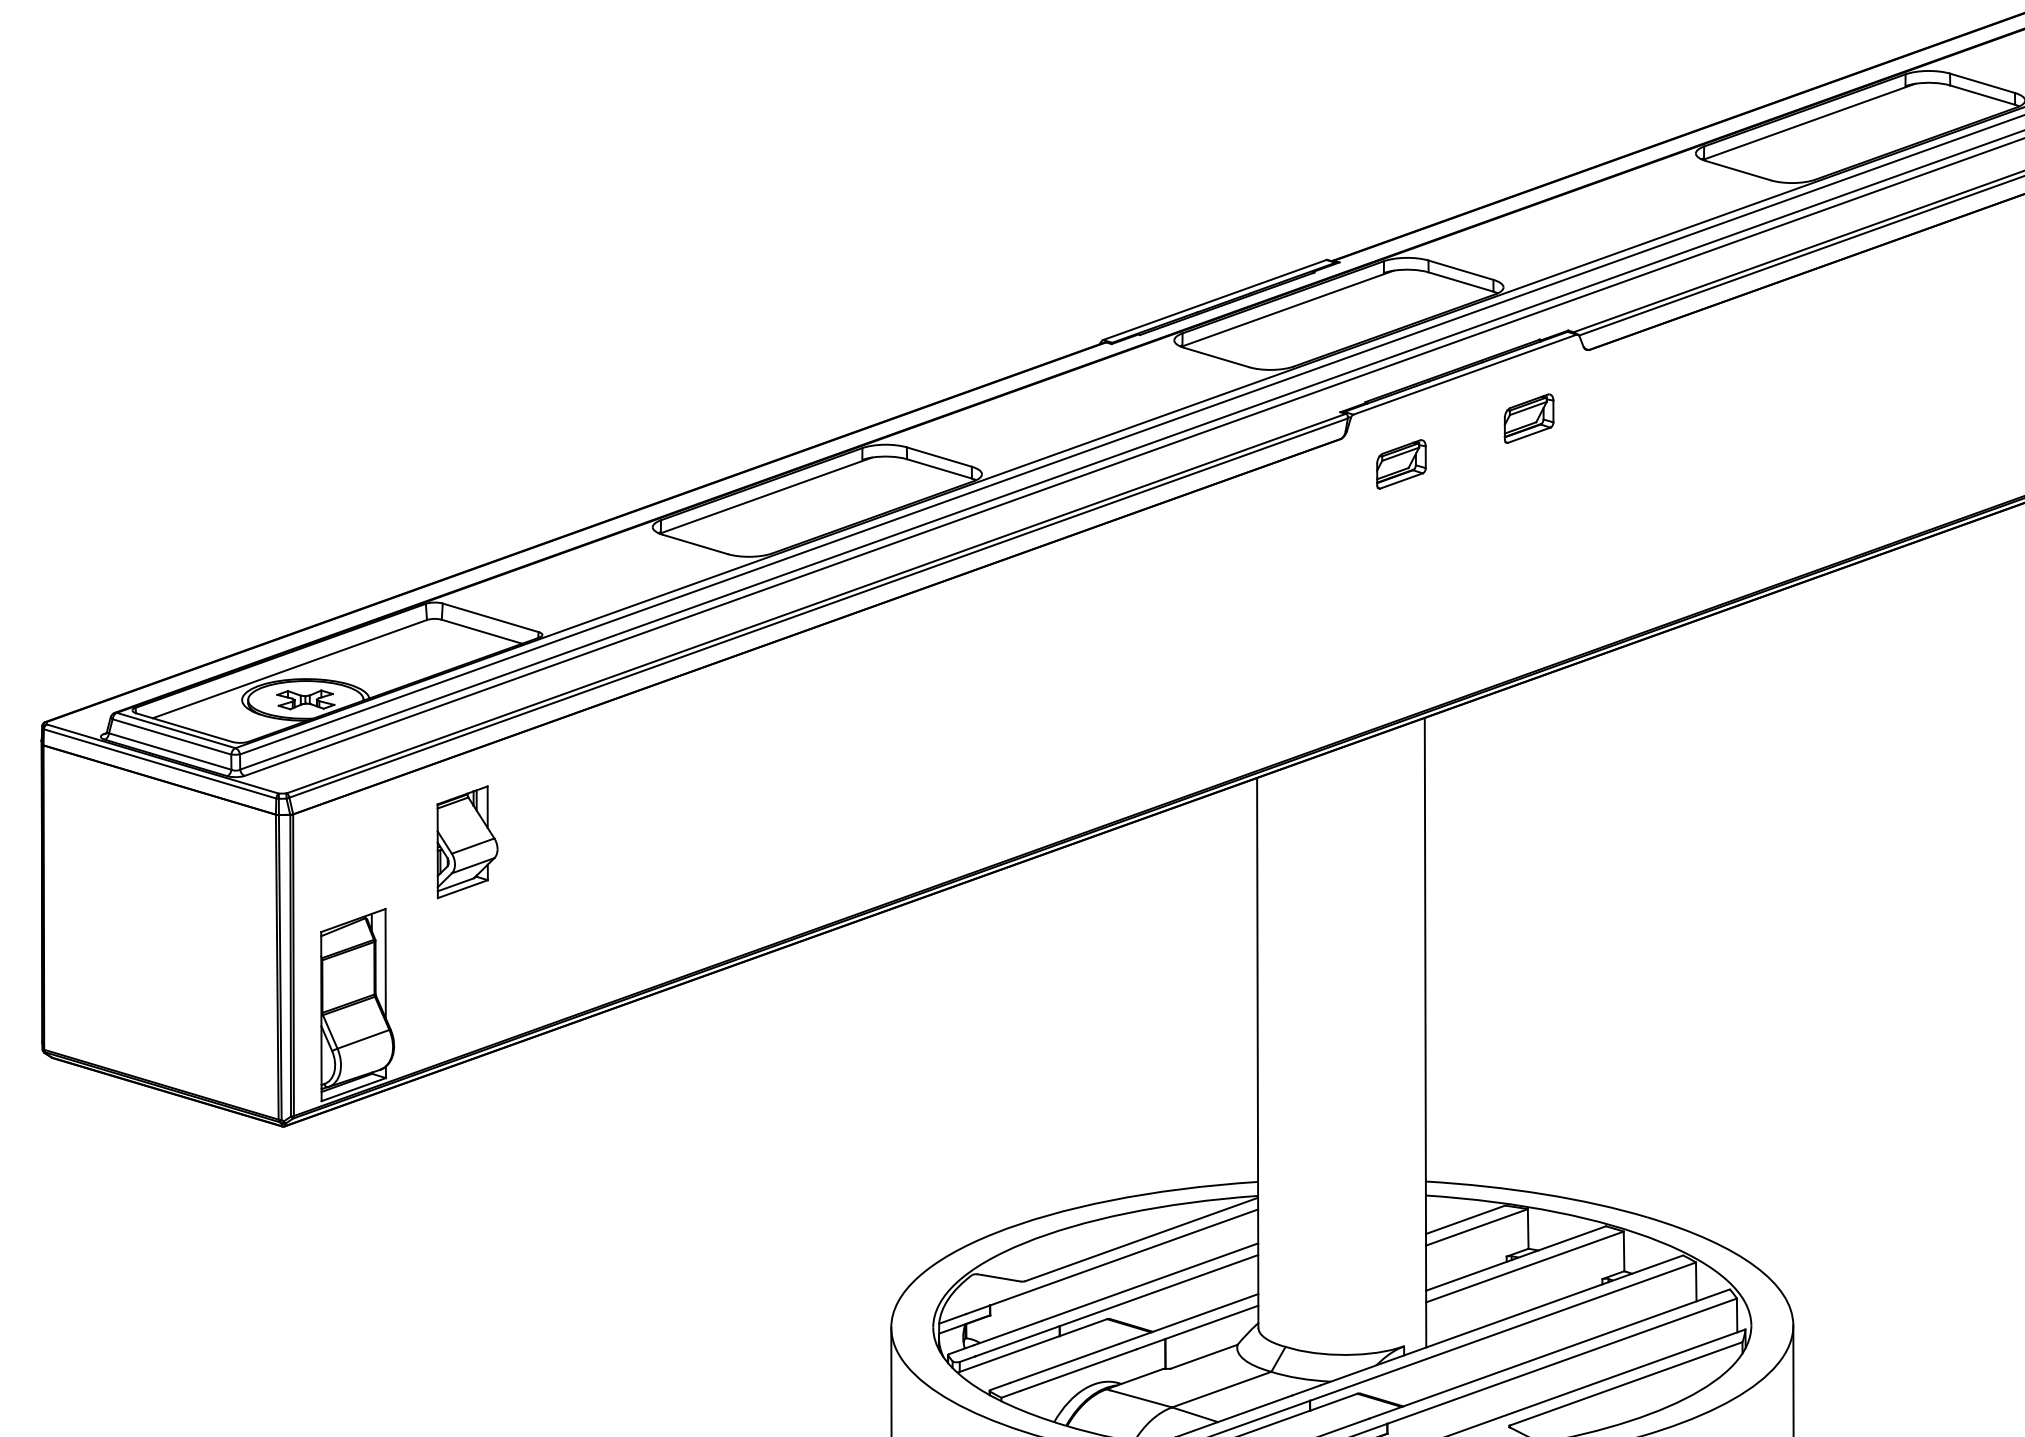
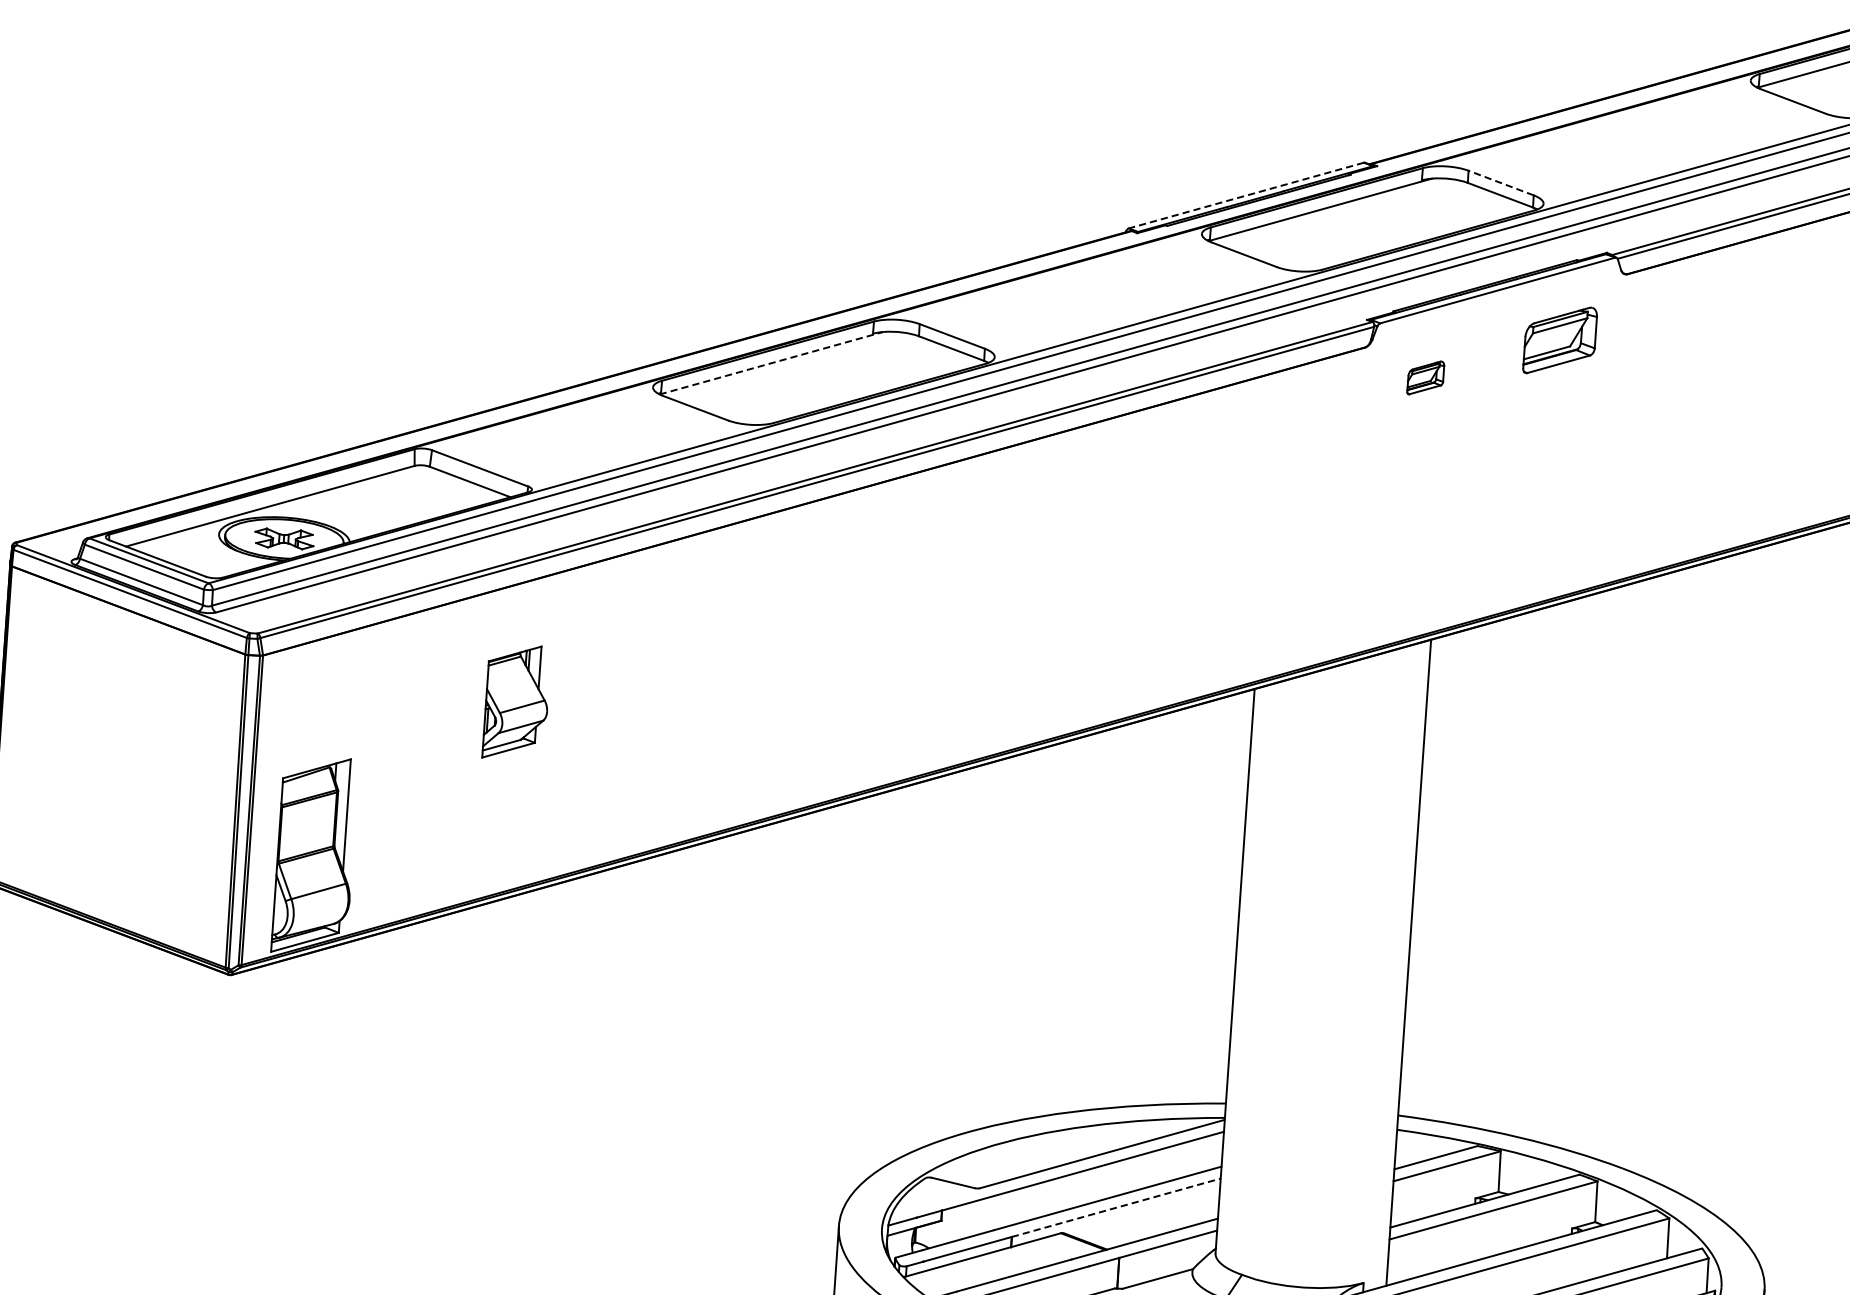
line: (1460, 270) -> (1500, 183), solid -> dashed
line: (1214, 300) -> (1246, 196), solid -> dashed
part: (1528, 418) -> (1559, 340), size x1.4
part: (1401, 464) -> (1425, 378), size x0.7
line: (765, 495) -> (771, 363), solid -> dashed
part: (467, 842) -> (516, 702), moved
line: (1159, 1290) -> (1116, 1207), solid -> dashed

